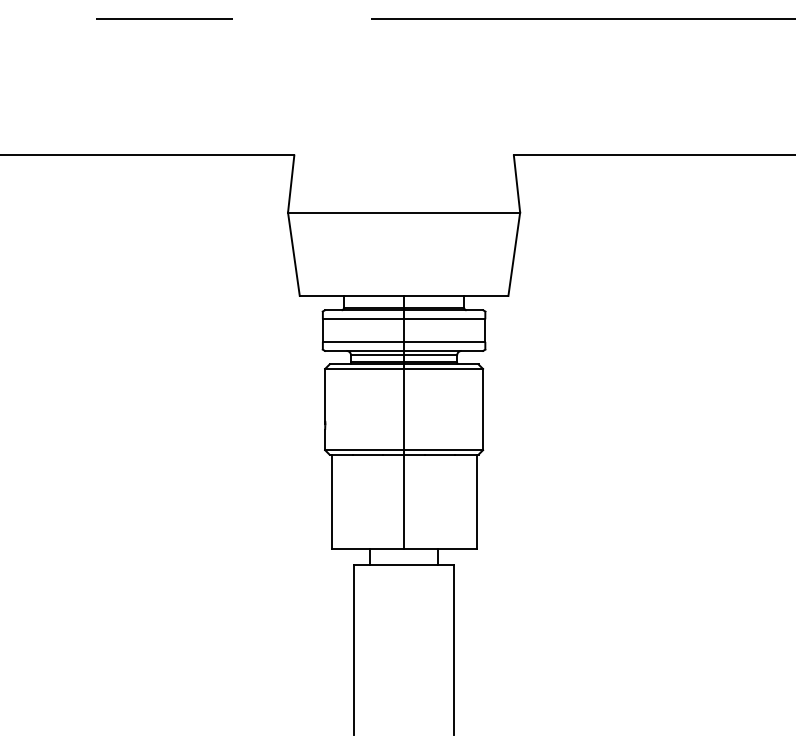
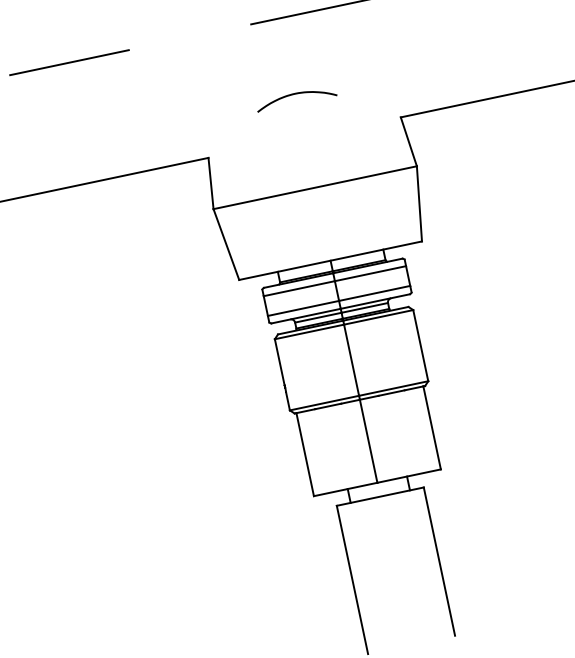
curve: (403, 106) -> (295, 94), added

